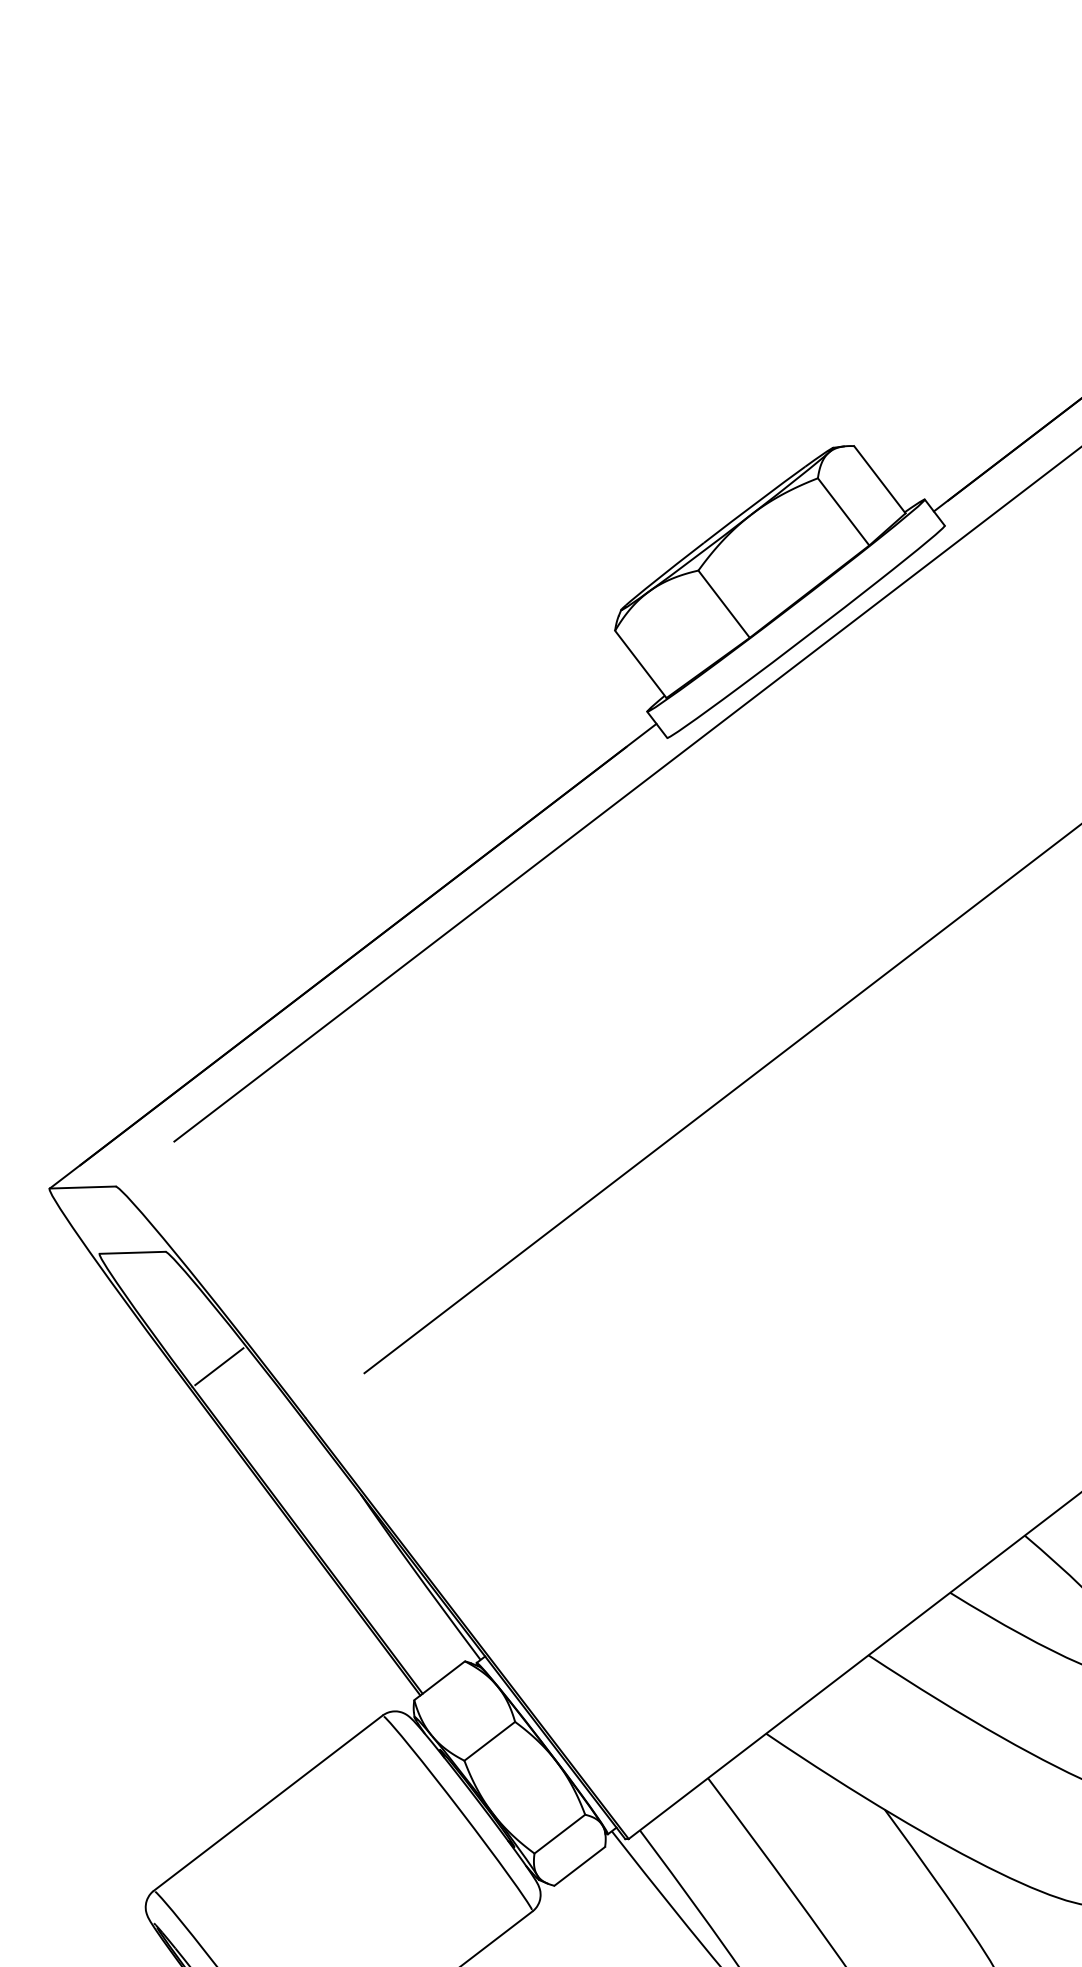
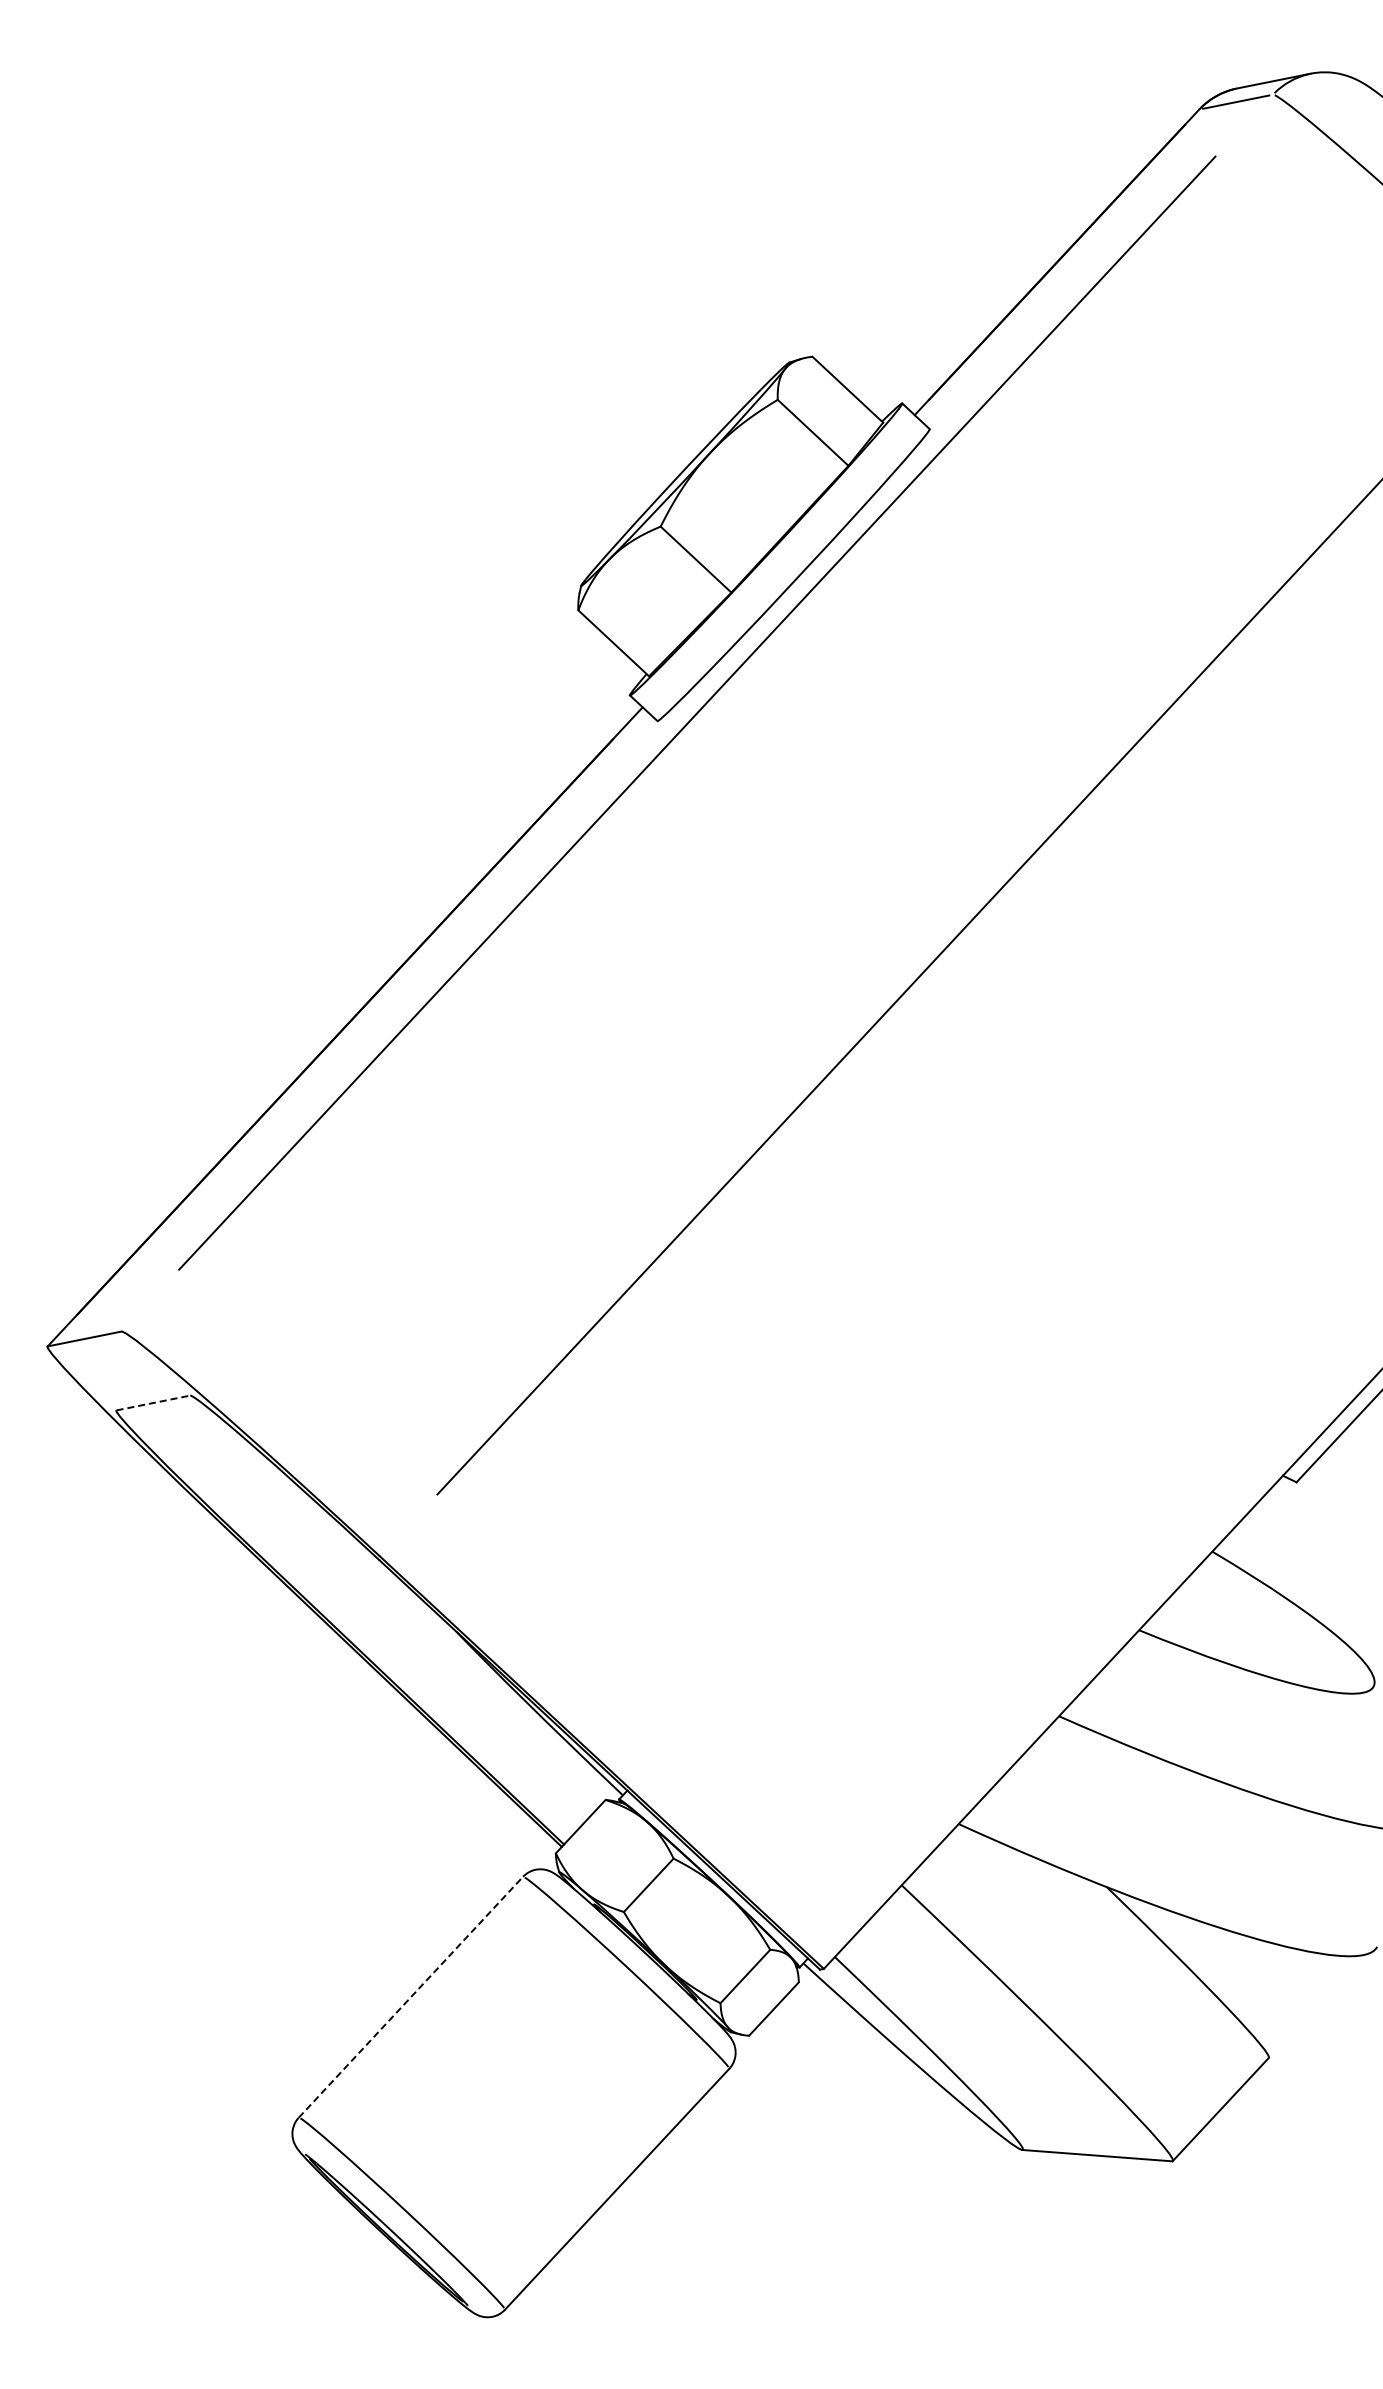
line: (132, 1253) -> (153, 1403), solid -> dashed
line: (219, 1366) -> (272, 1514), removed
line: (267, 1803) -> (410, 1997), solid -> dashed

